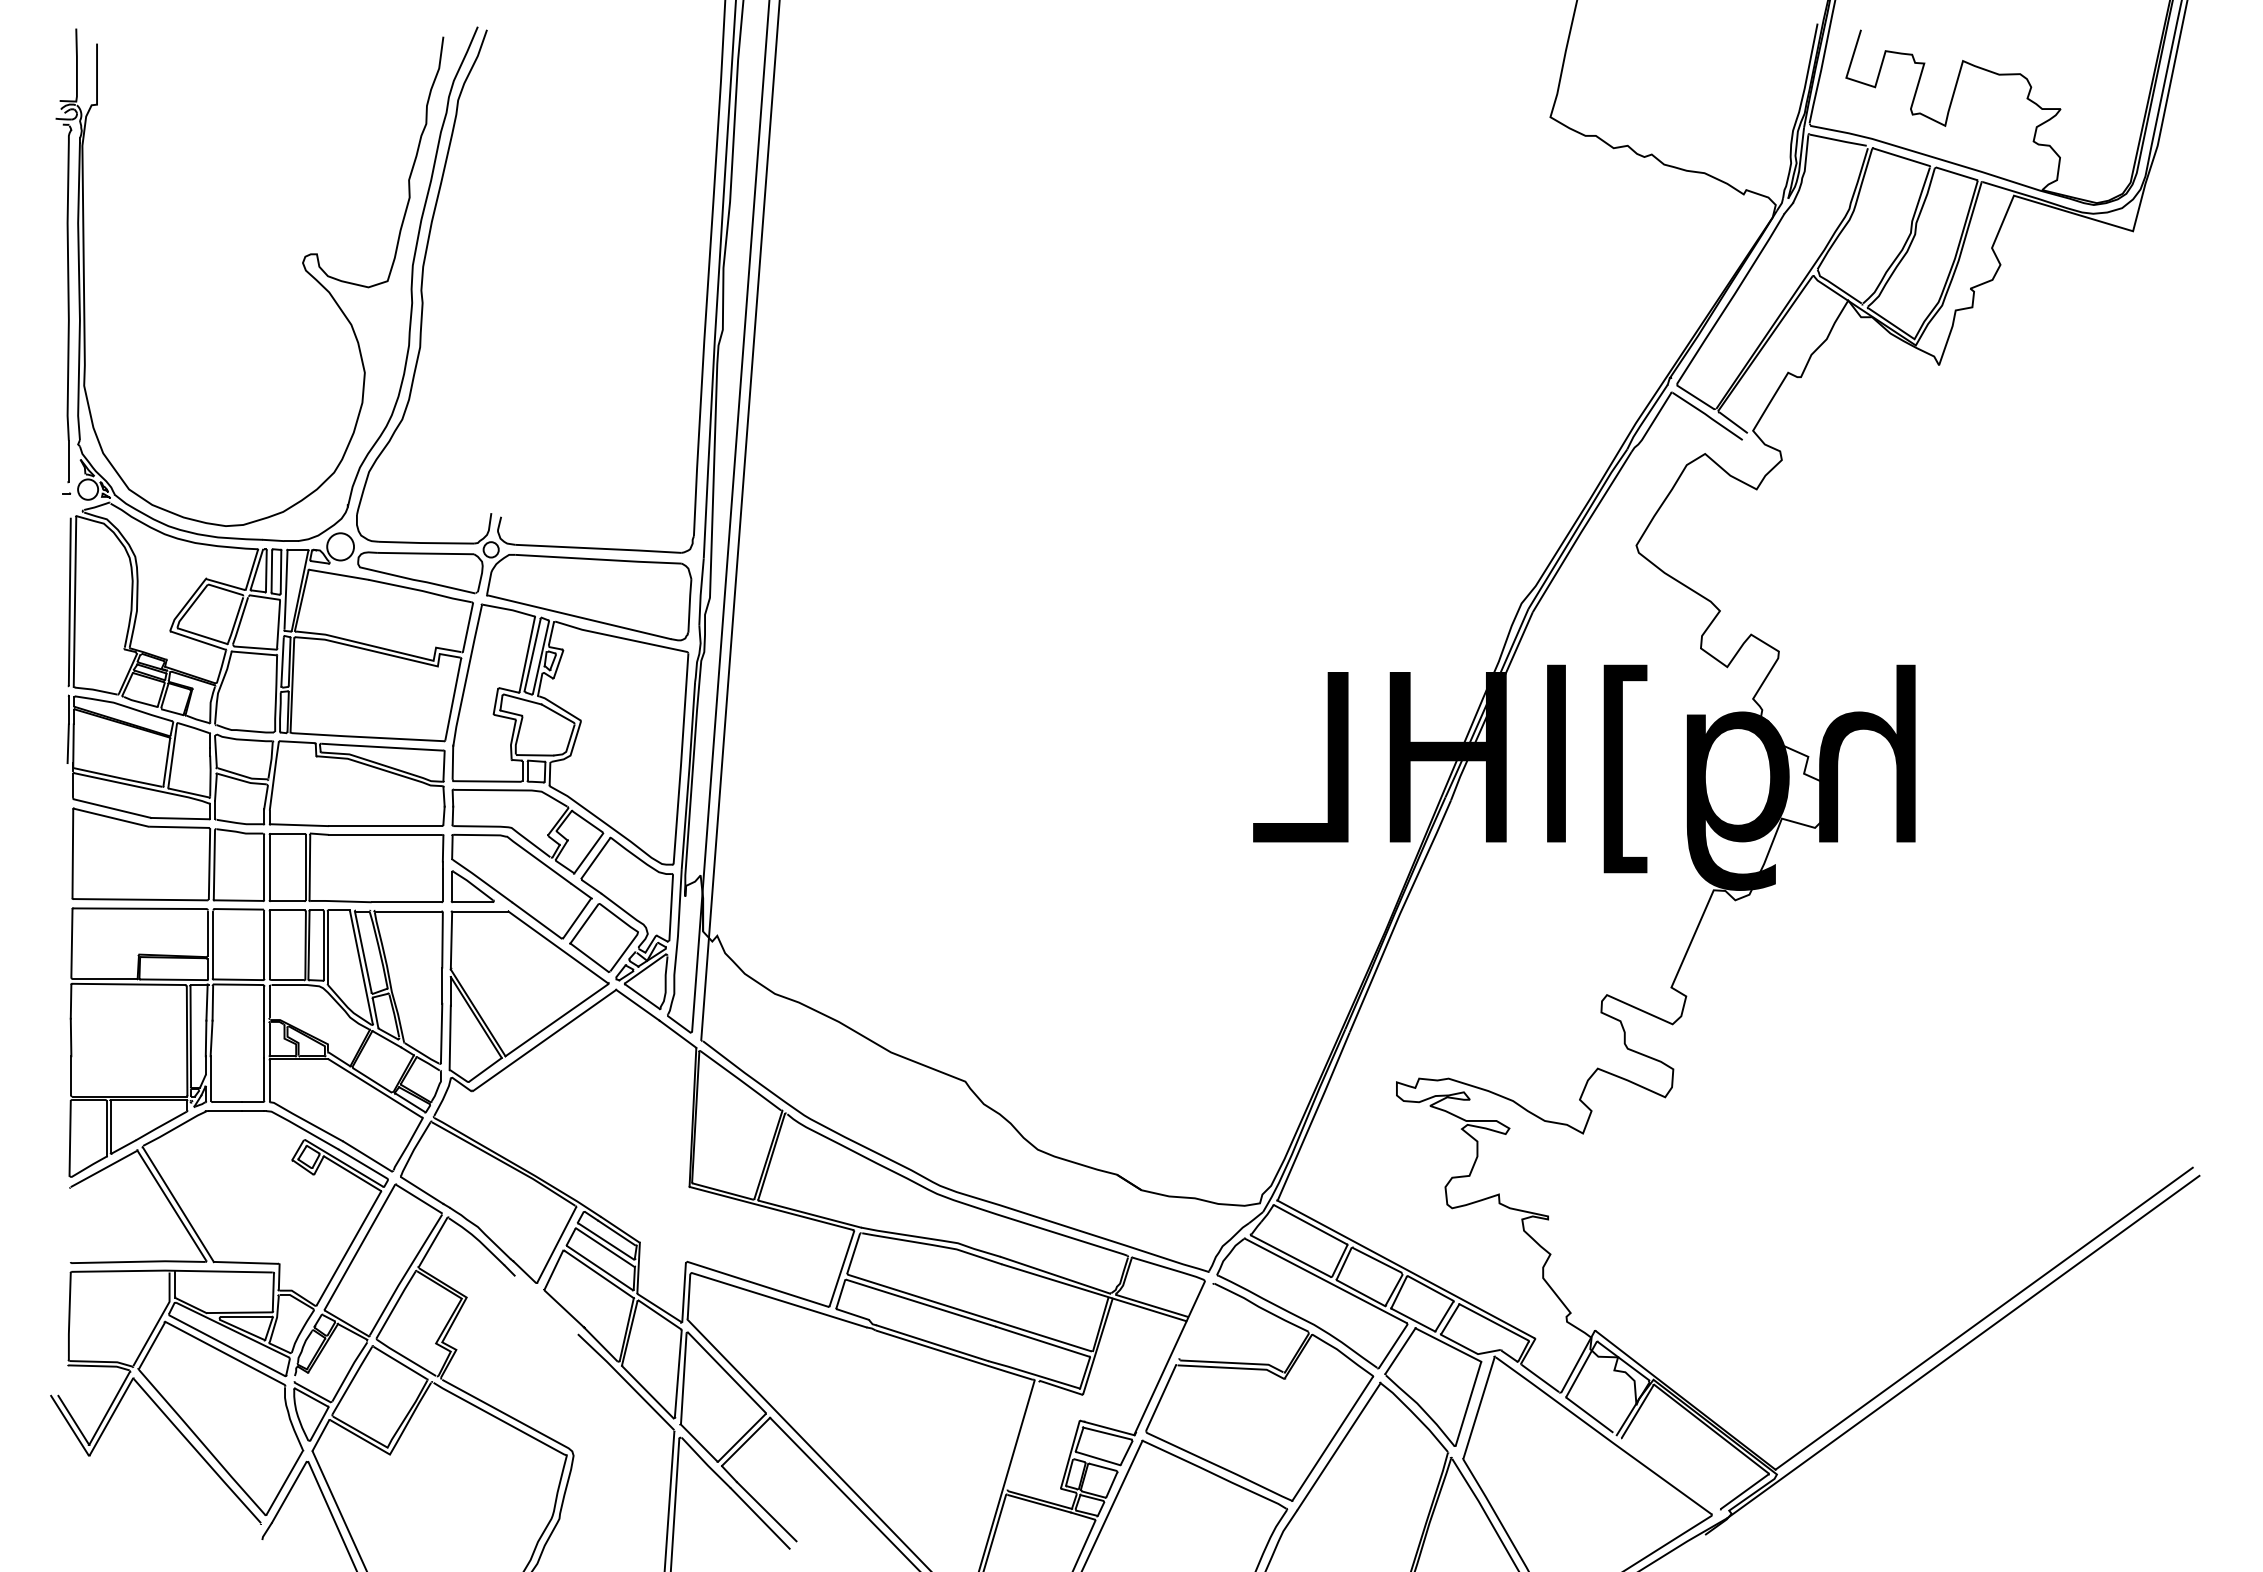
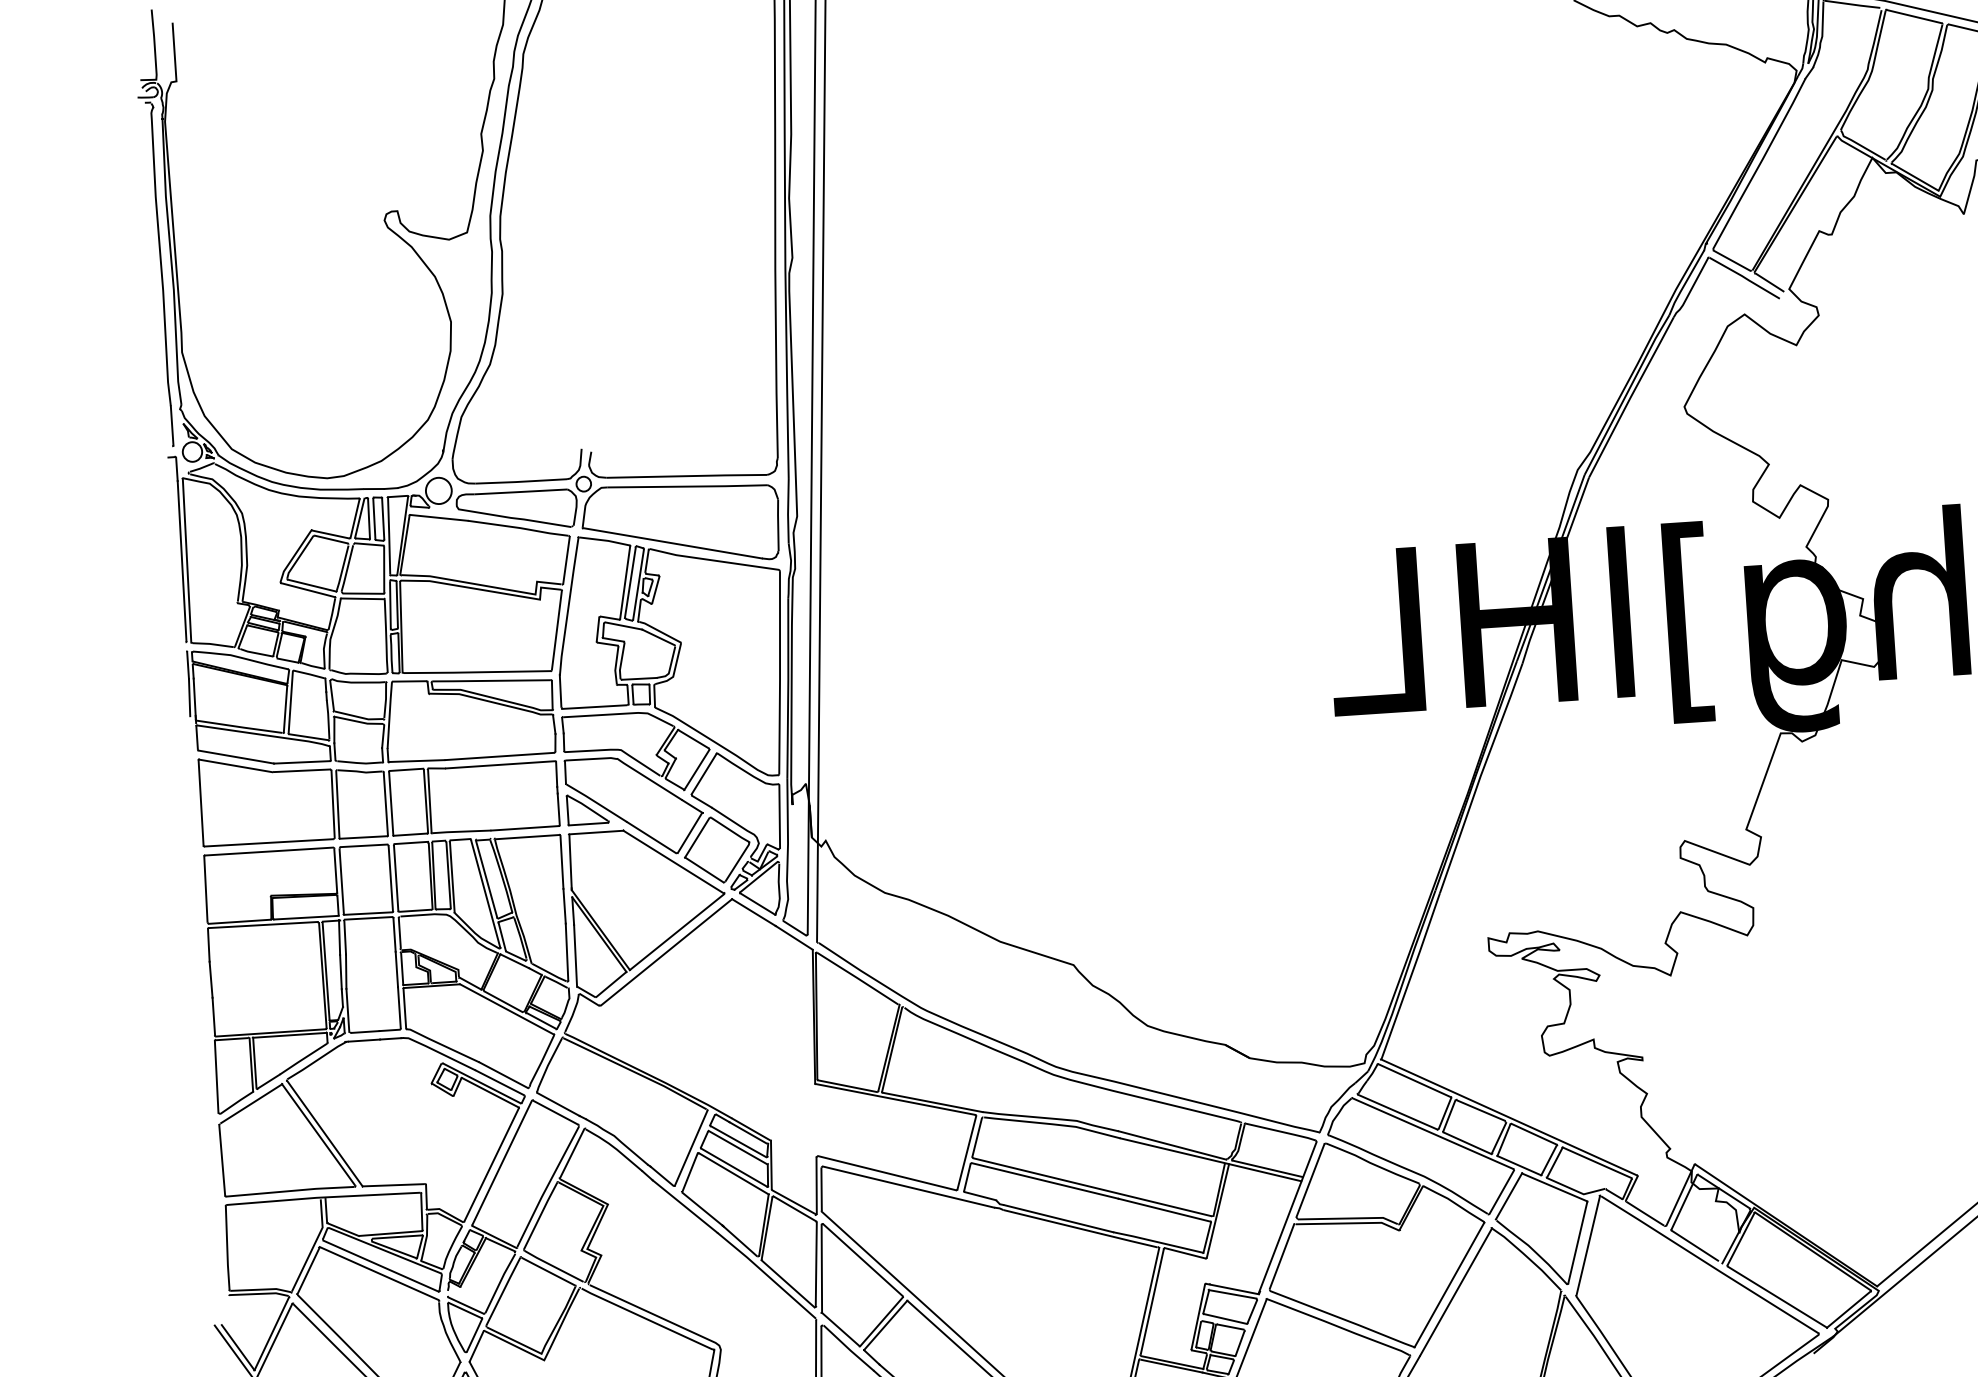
line: (70, 506) -> (176, 469), added
line: (69, 1224) -> (221, 1159), added
line: (545, 1304) -> (684, 1206), added
line: (1195, 1320) -> (1310, 1180), added
line: (1023, 1435) -> (1152, 1301), added
line: (1671, 1473) -> (1777, 1296), added

